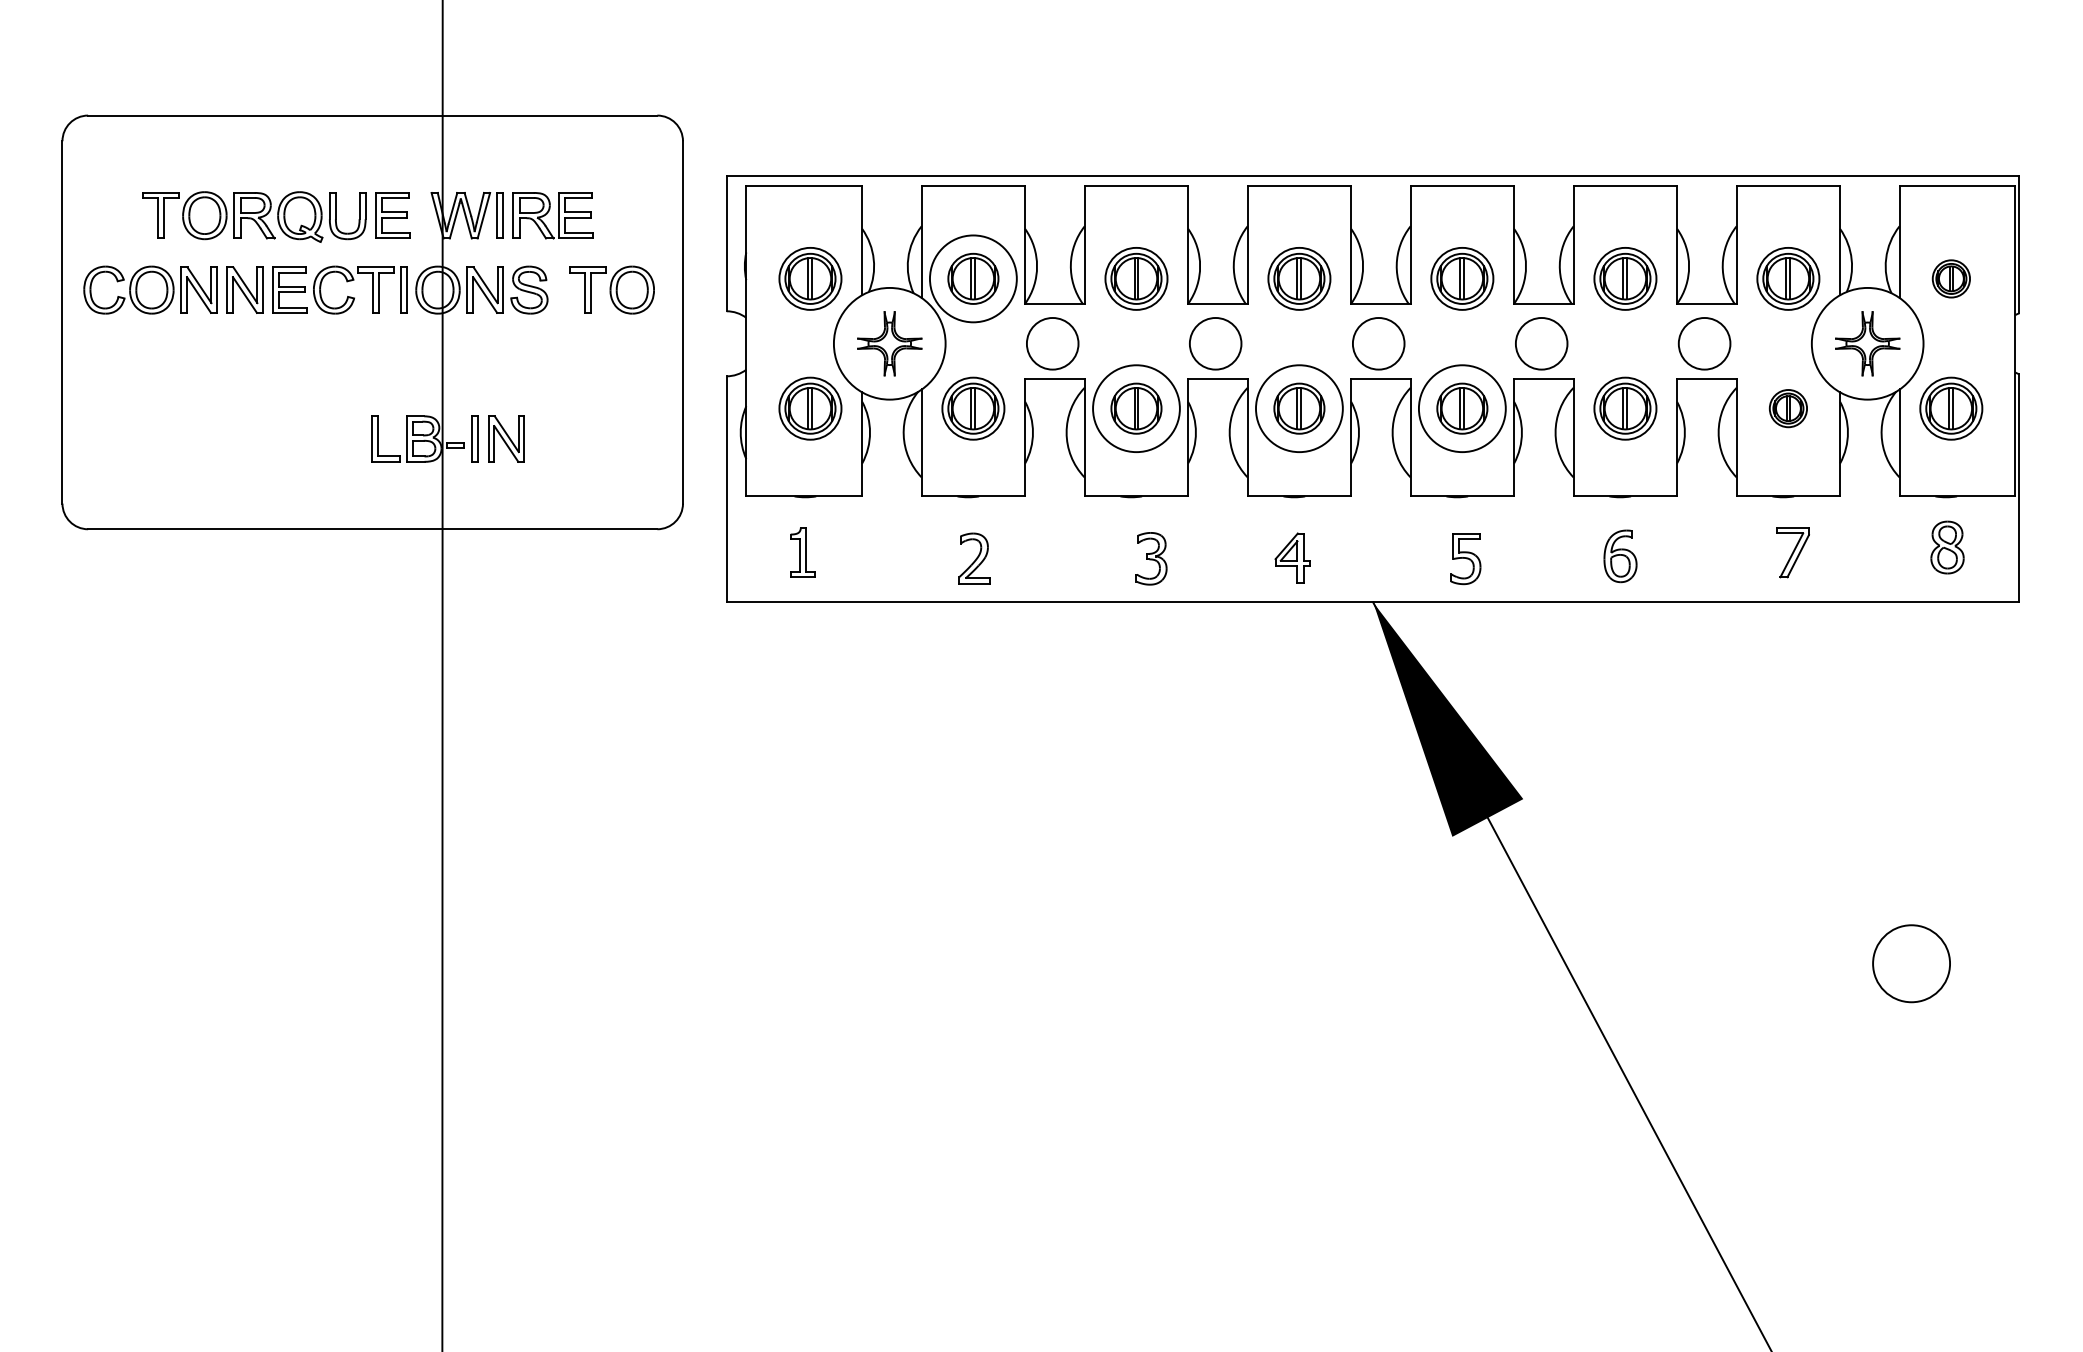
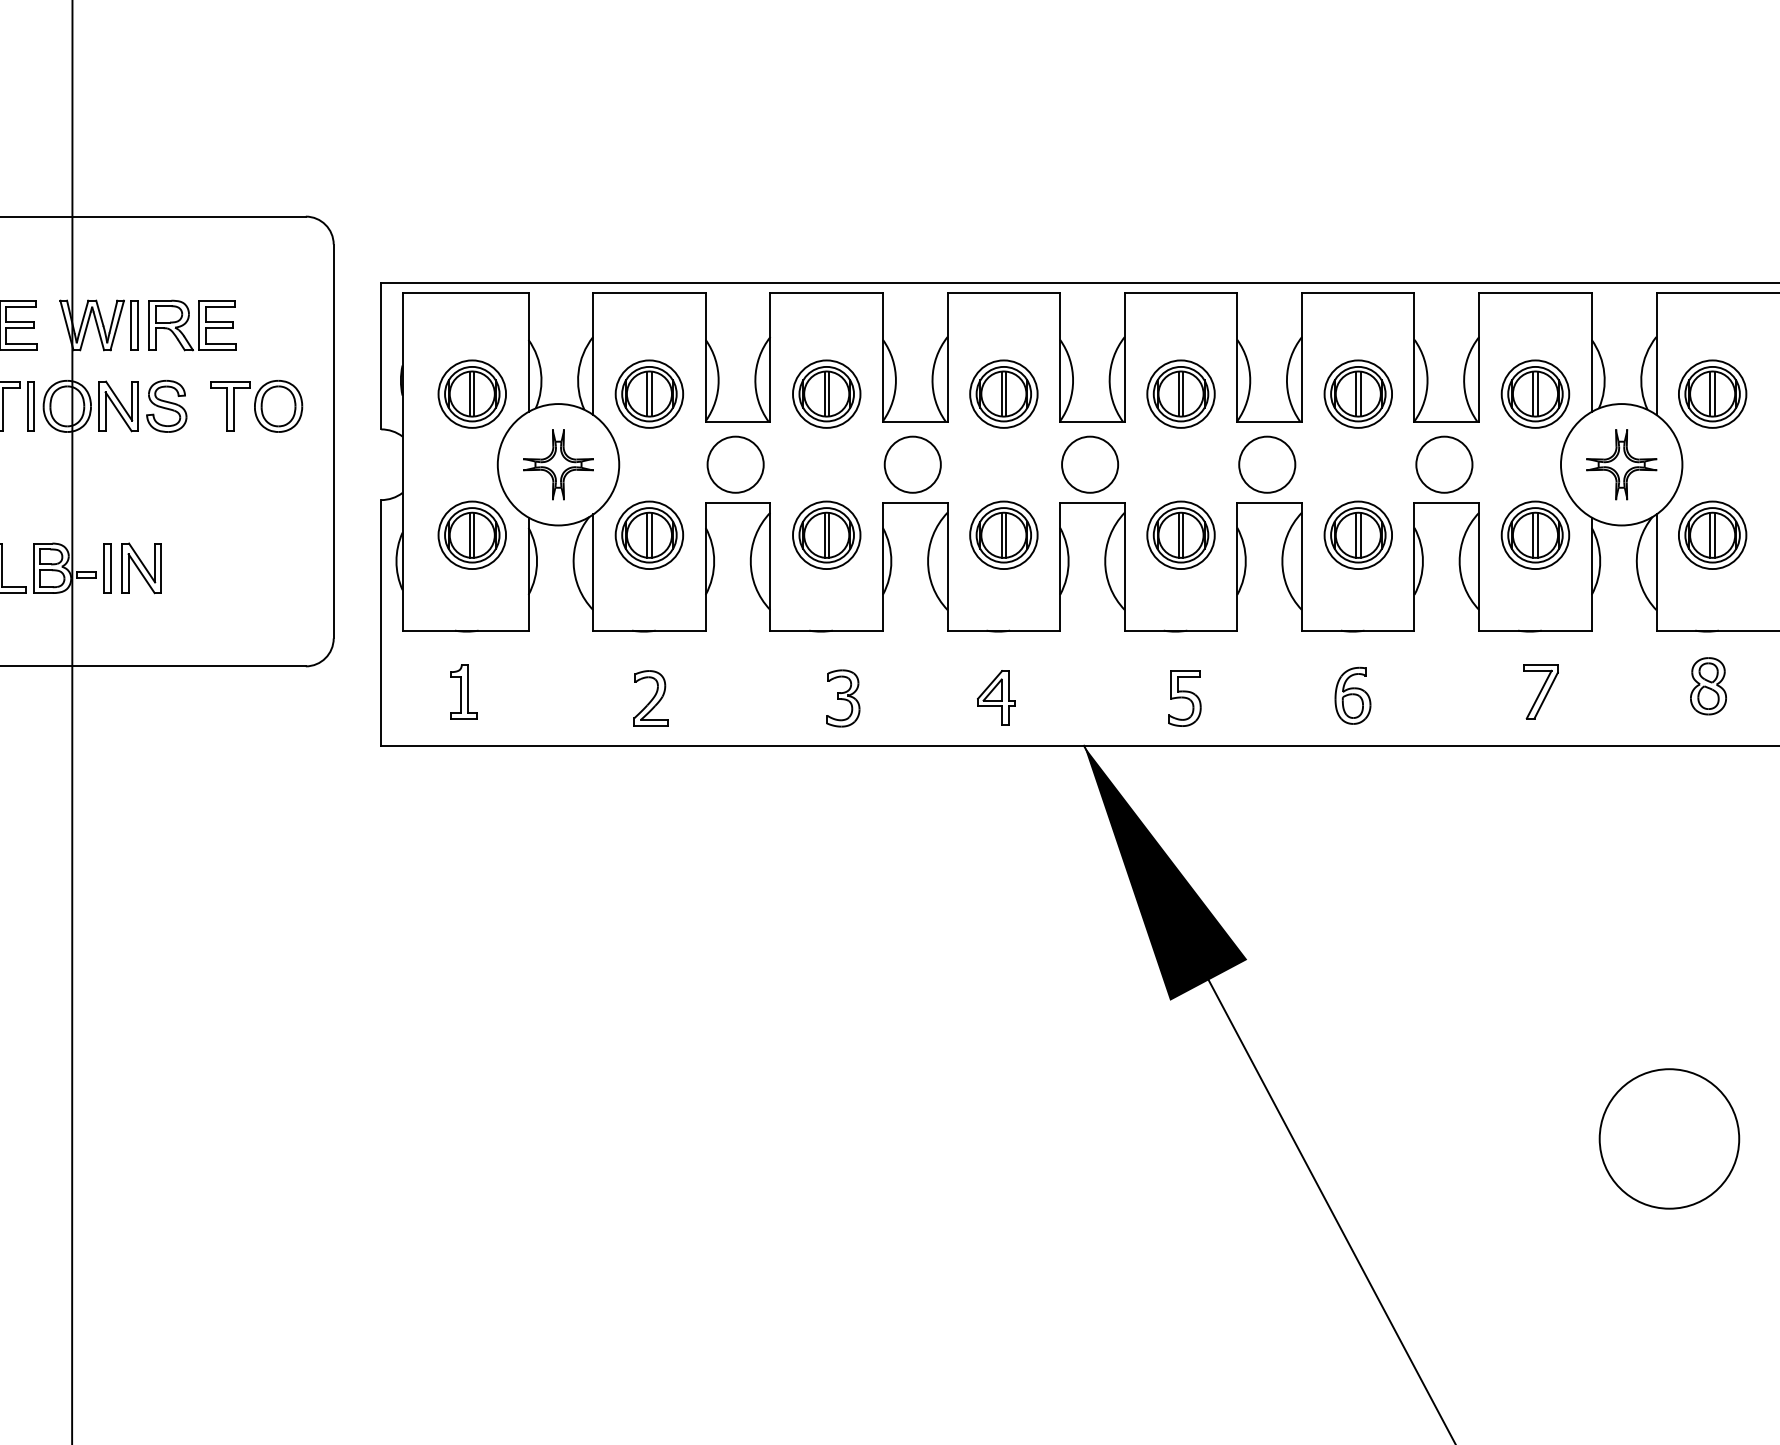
circle: (973, 278) -> (649, 393), size x0.71
part: (1951, 278) -> (1712, 393), size x1.67
circle: (1136, 408) -> (826, 535), size x0.71
circle: (1299, 408) -> (1003, 535), size x0.71
circle: (1462, 408) -> (1181, 535), size x0.71
part: (1788, 408) -> (1535, 535), size x1.67
circle: (1911, 963) -> (1669, 1138), size x1.67

